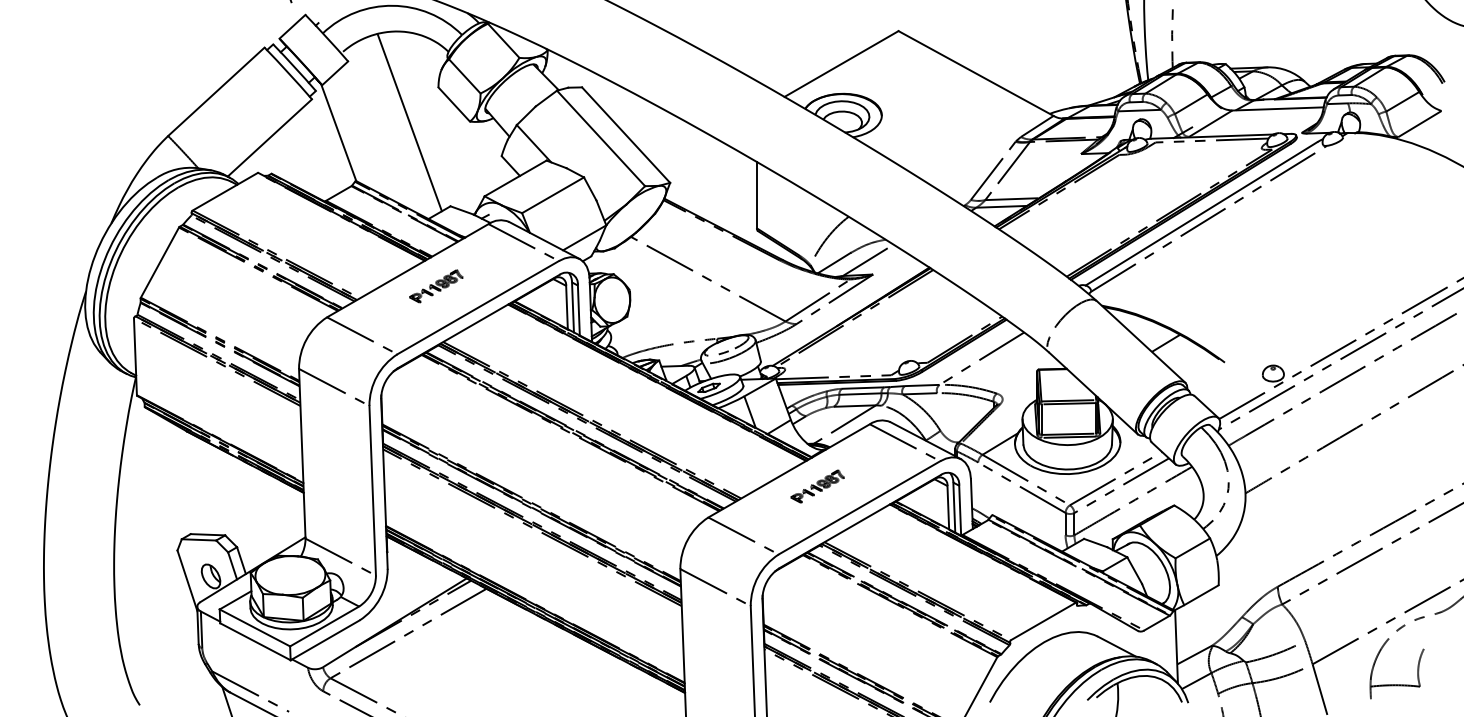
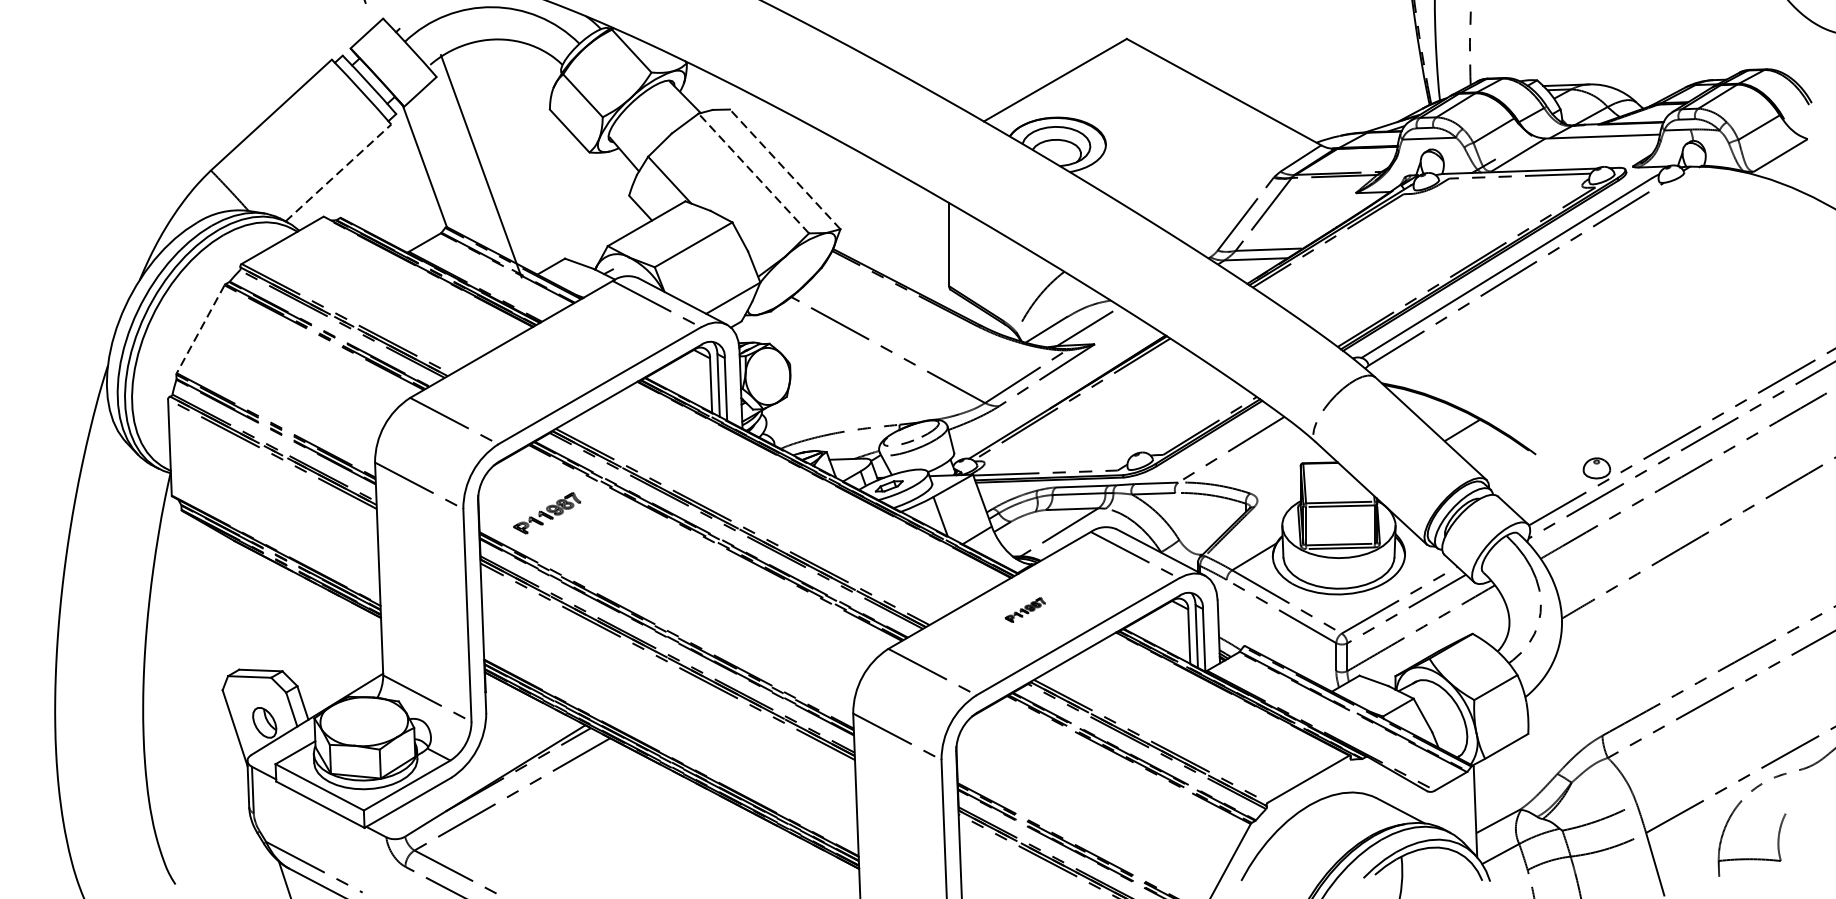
line: (409, 122) -> (480, 166), moved
line: (626, 135) -> (785, 169), solid -> dashed
line: (270, 137) -> (339, 172), solid -> dashed
line: (601, 138) -> (754, 173), solid -> dashed
line: (159, 262) -> (200, 329), solid -> dashed
part: (436, 286) -> (547, 513), moved
part: (817, 486) -> (1025, 610), size x0.6

